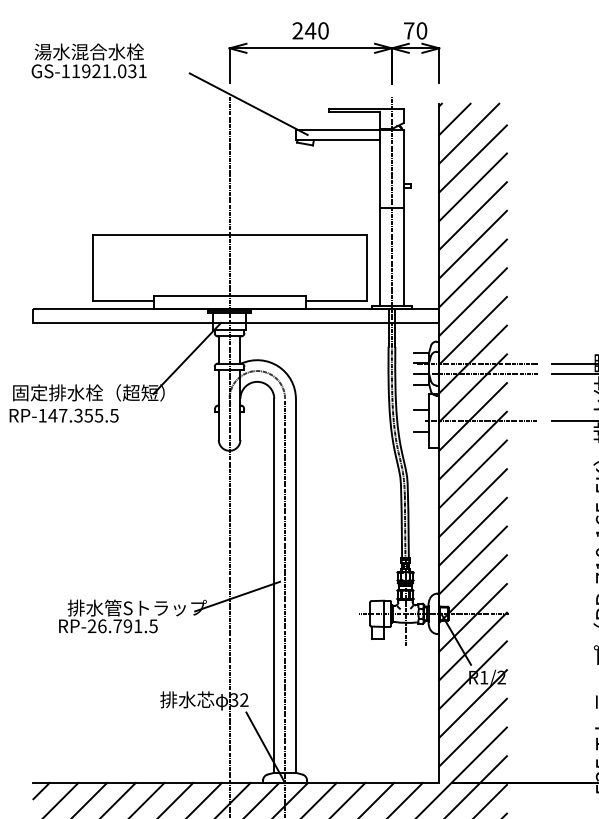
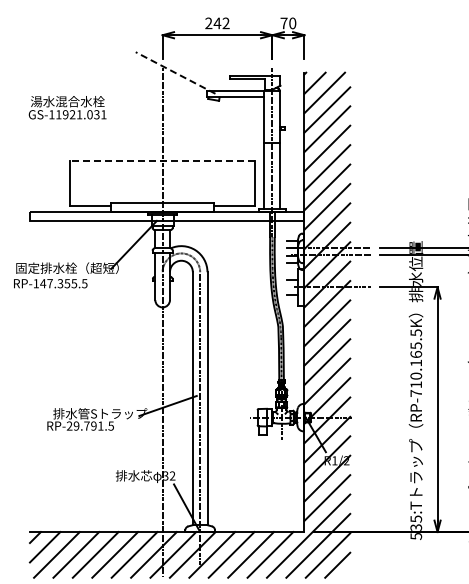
text: (322, 31) -> (225, 23), 240 -> 242
text: (88, 60) -> (67, 107), moved
line: (248, 104) -> (175, 73), solid -> dashed
line: (229, 235) -> (162, 161), solid -> dashed
text: (102, 625) -> (76, 425), RP-26.791.5 -> RP-29.791.5

